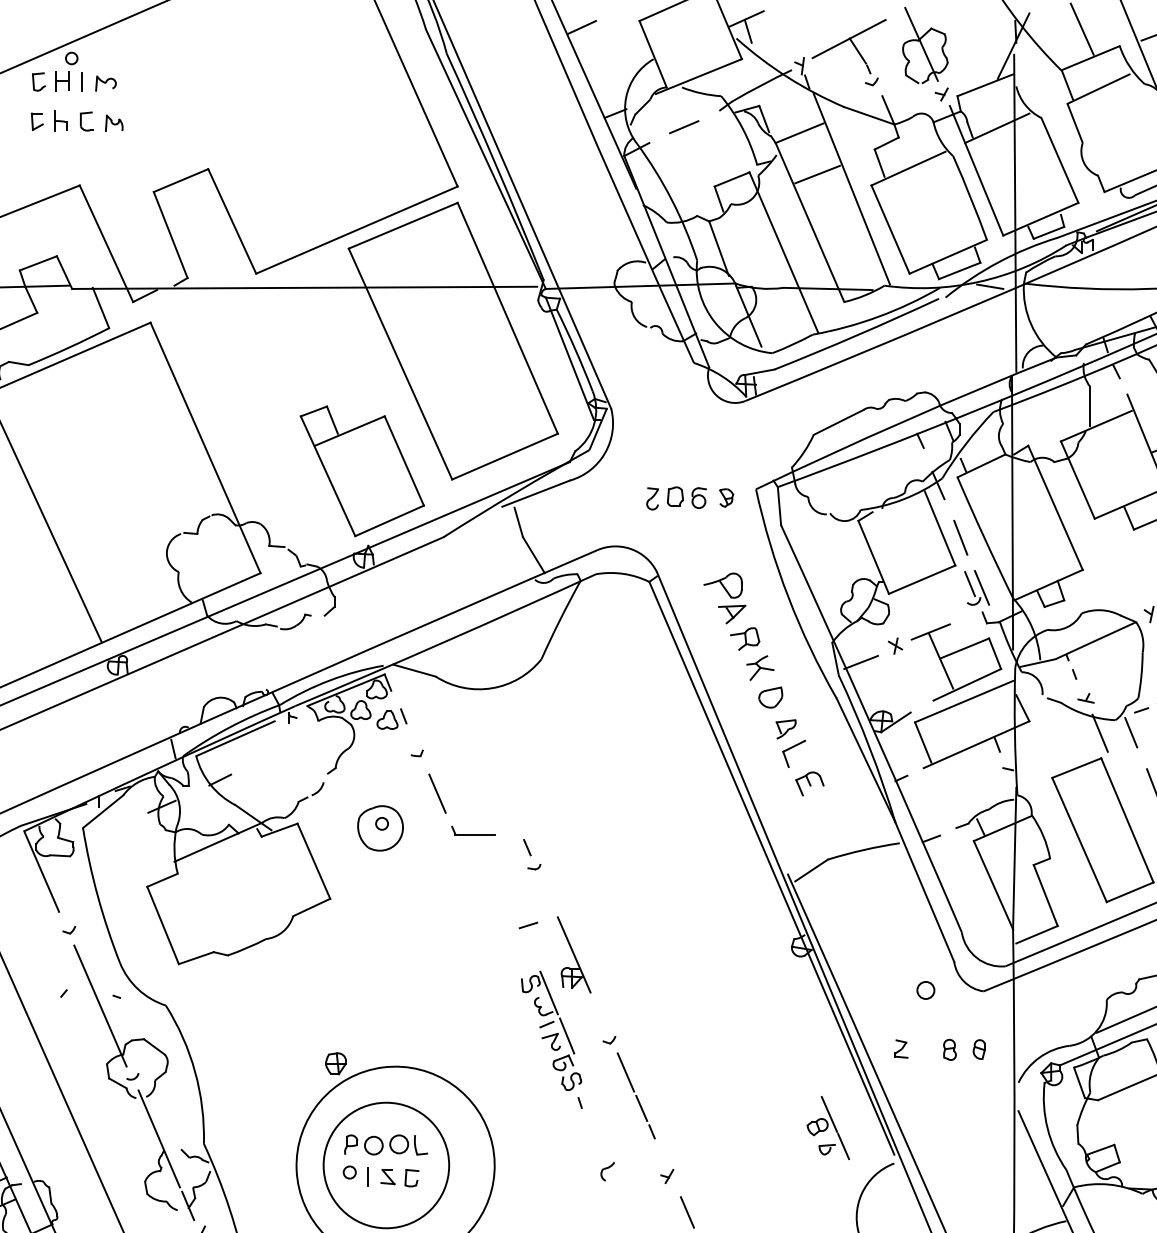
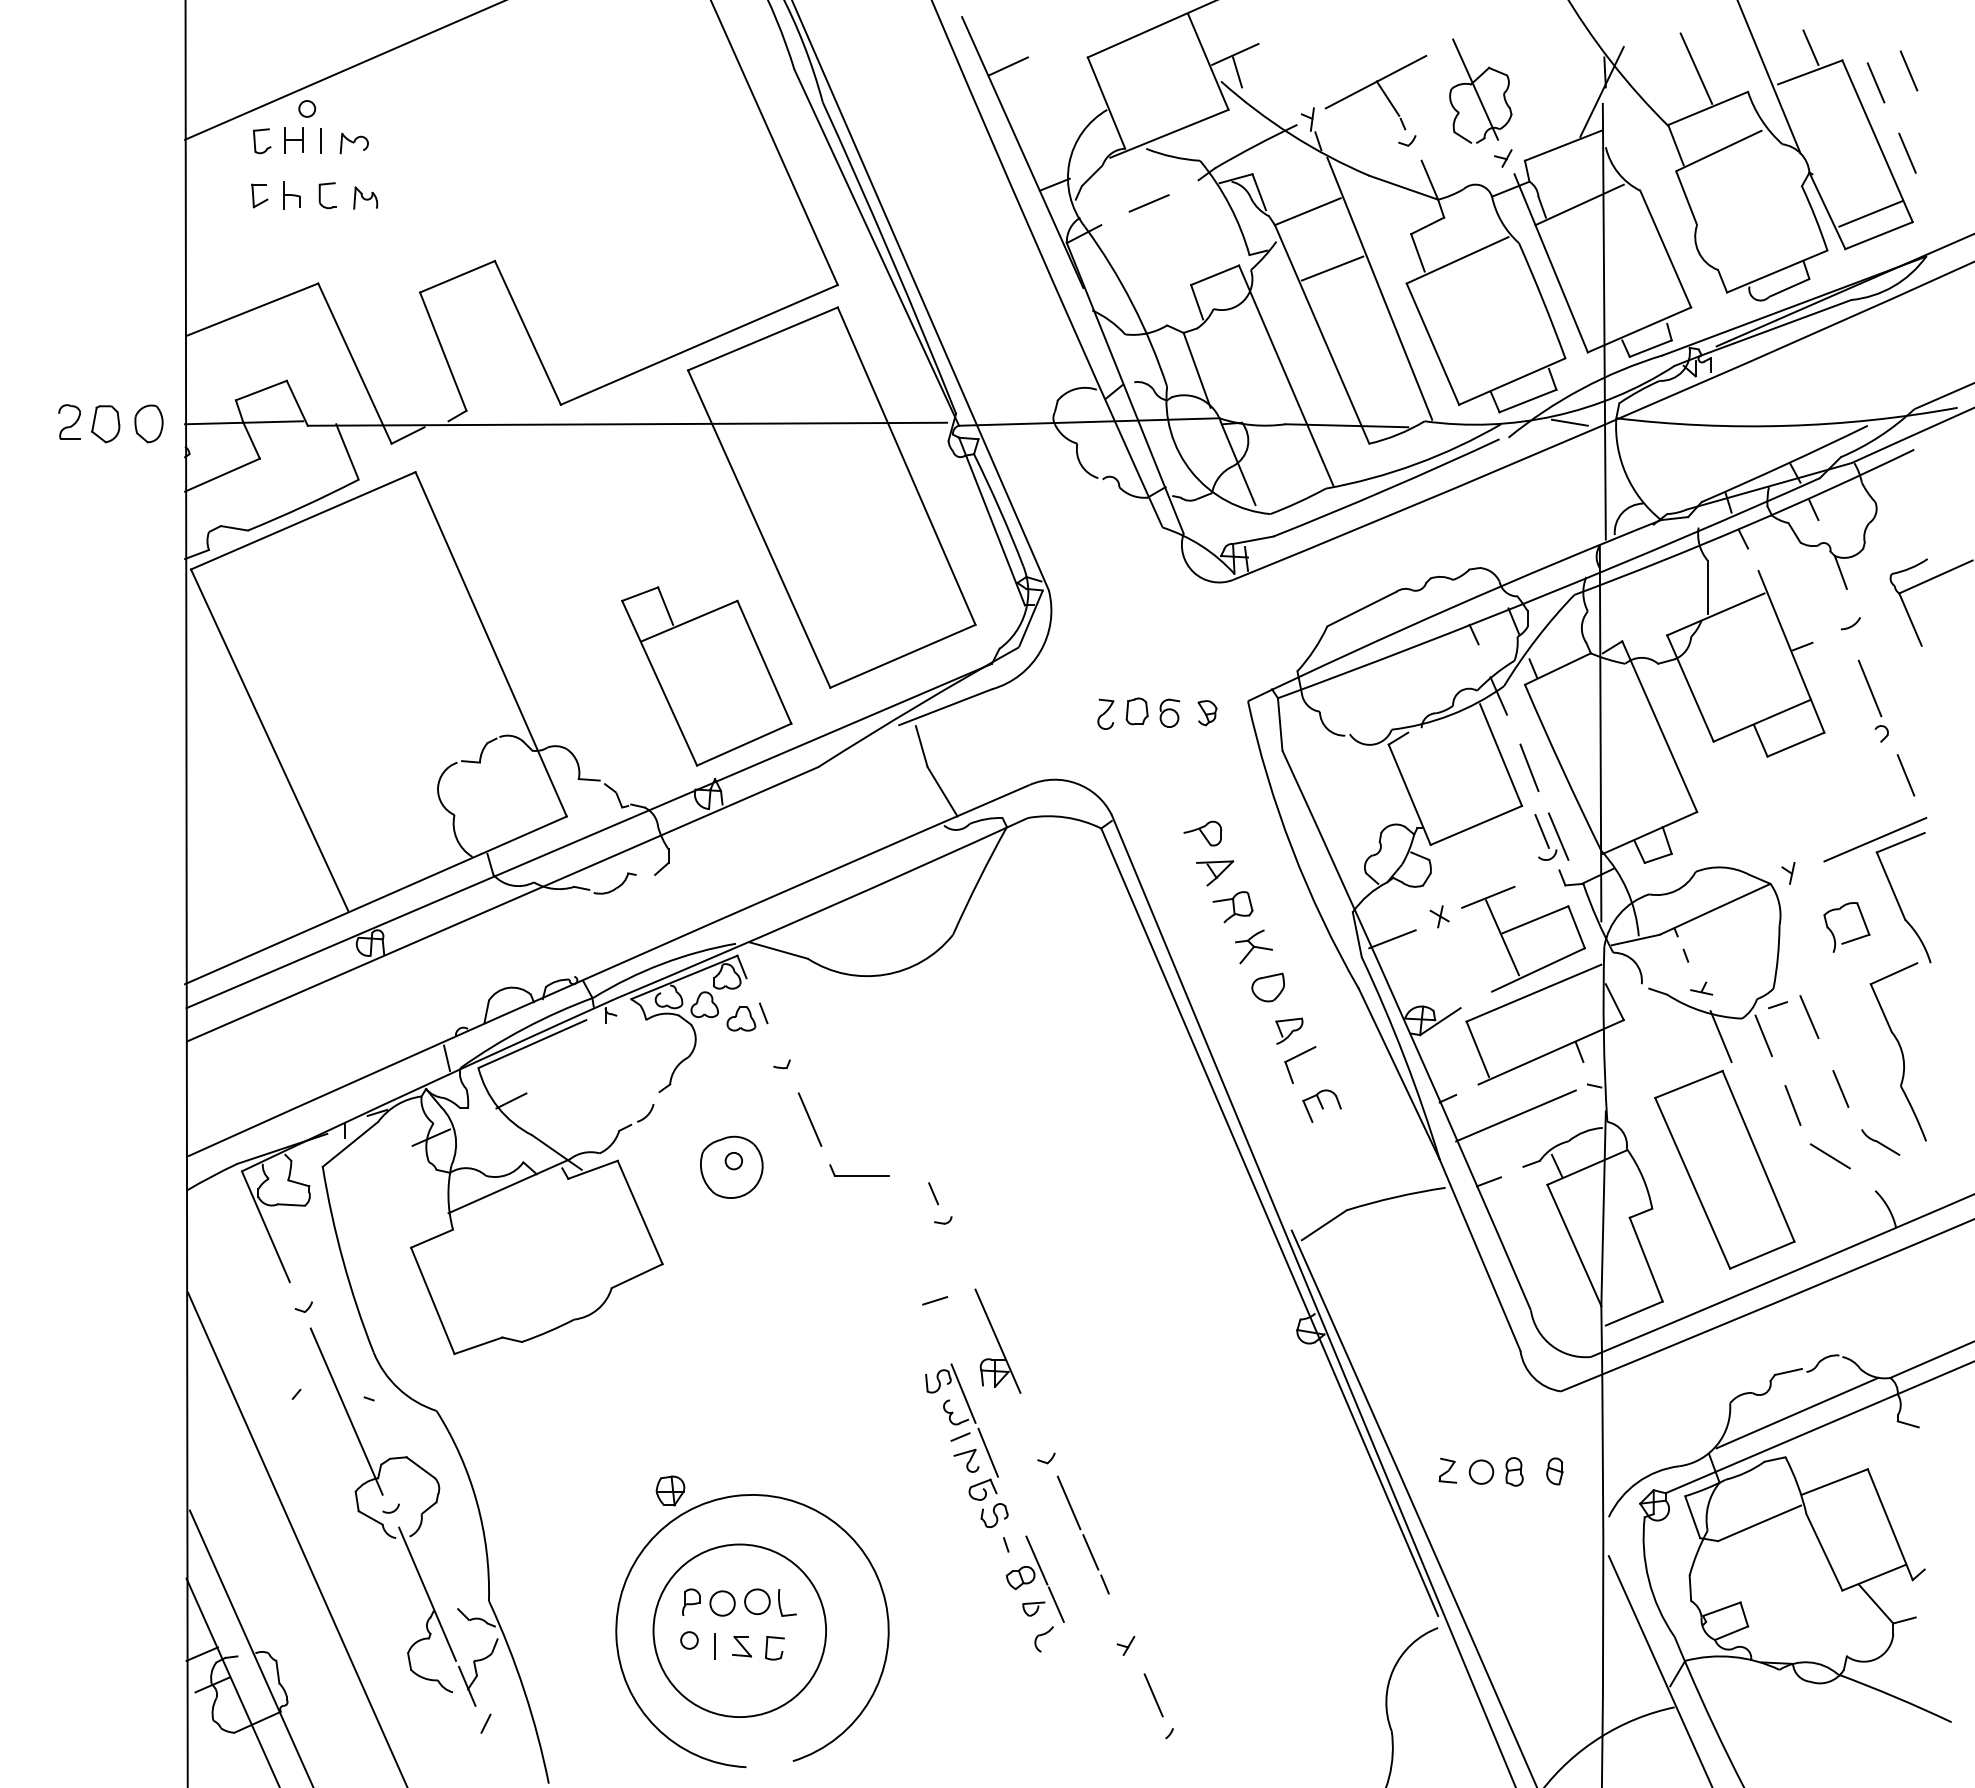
part: (722, 585) -> (1202, 833), size x0.71
line: (950, 790) -> (1515, 1115), added
circle: (925, 989) -> (1481, 1471), moved
part: (827, 1127) -> (1034, 1578), moved

